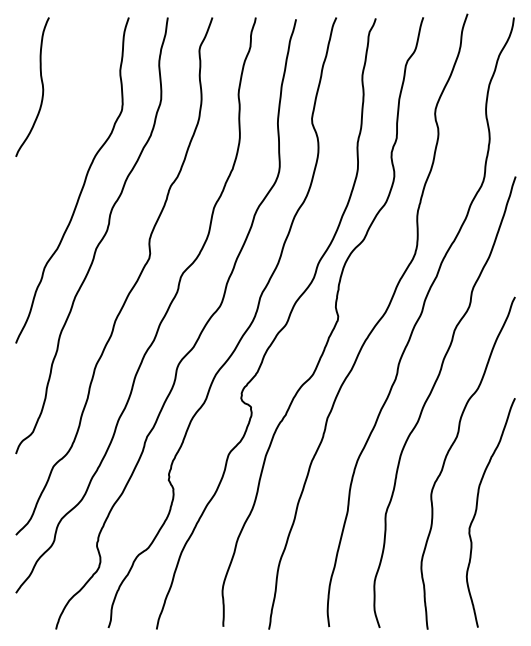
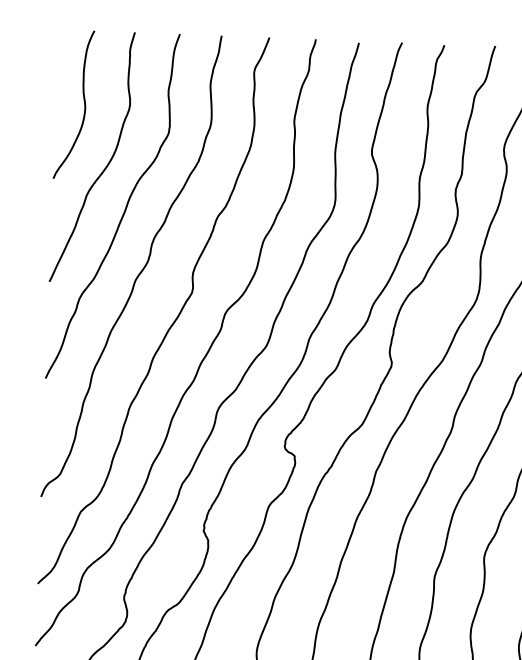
curve: (63, 144) -> (104, 167), added

